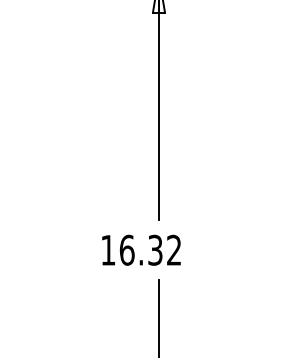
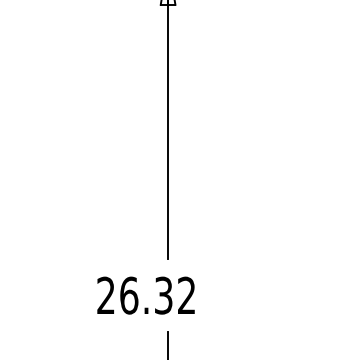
text: (107, 249) -> (105, 294), 16.32 -> 26.32

